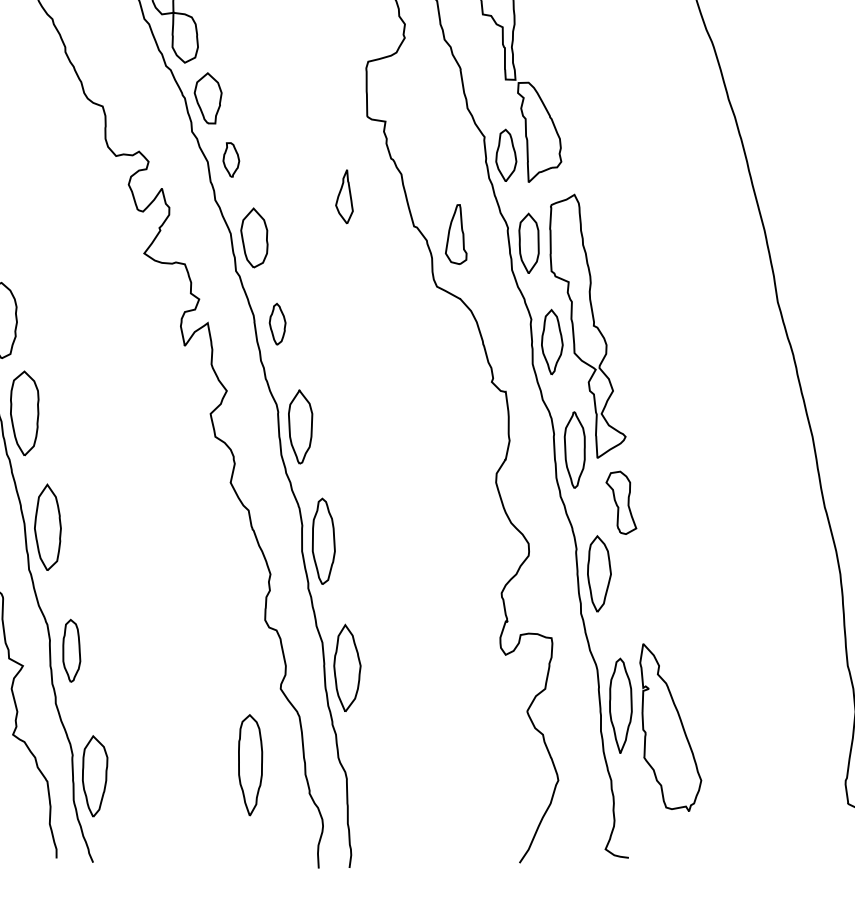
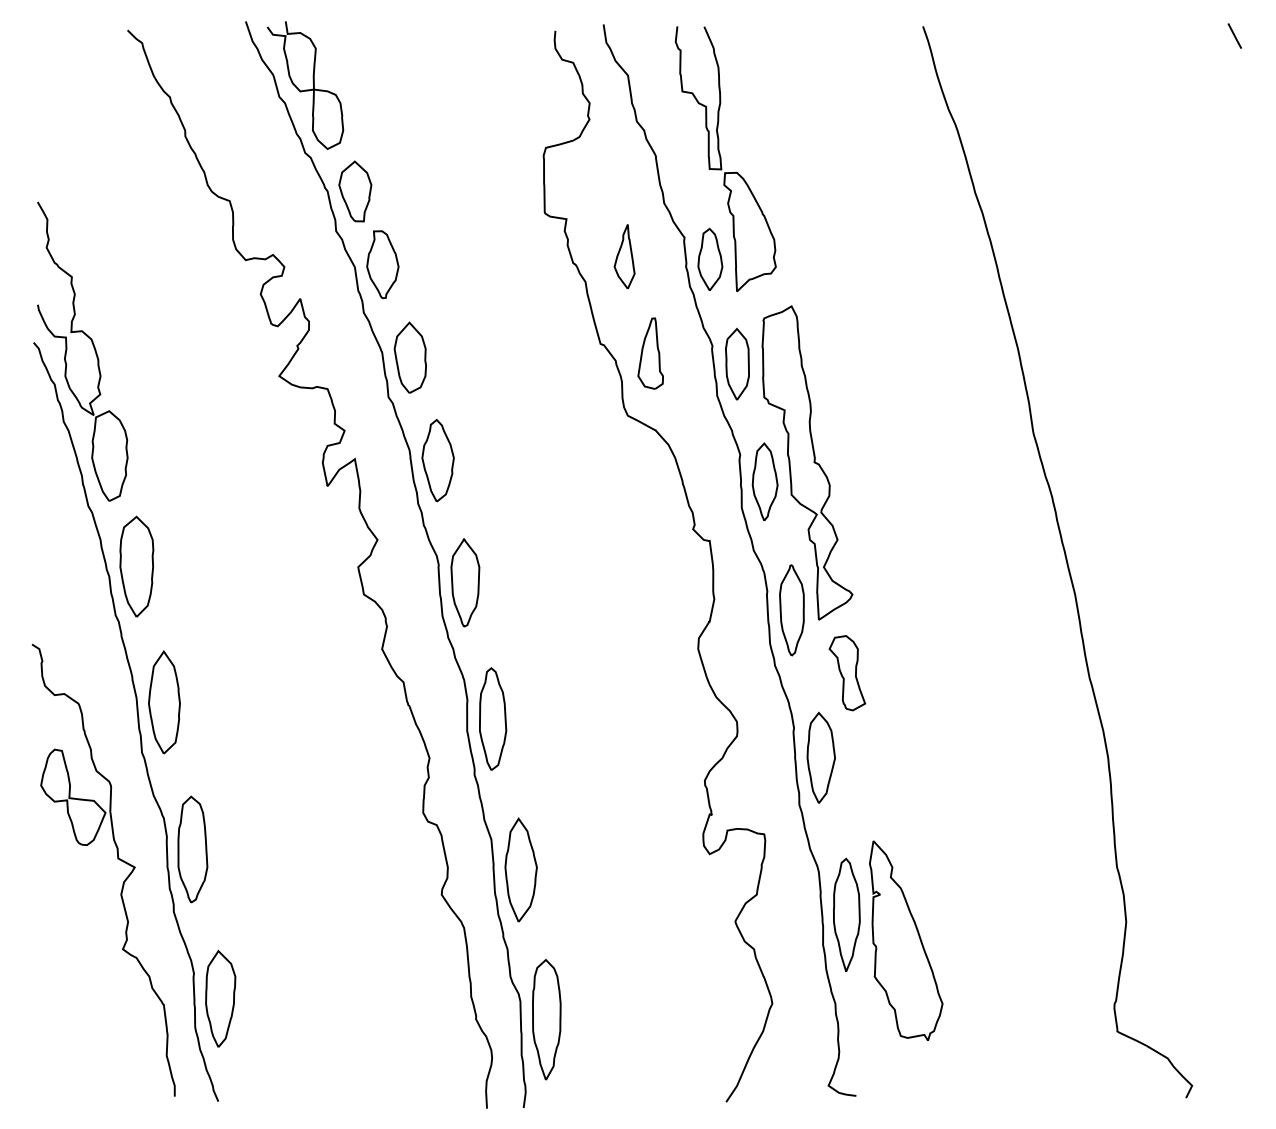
part: (231, 159) -> (382, 264), size x1.67
part: (344, 196) -> (624, 256), moved
part: (277, 324) -> (437, 460), size x1.67
part: (71, 650) -> (192, 849), size x1.43
part: (250, 765) -> (546, 1019), moved

